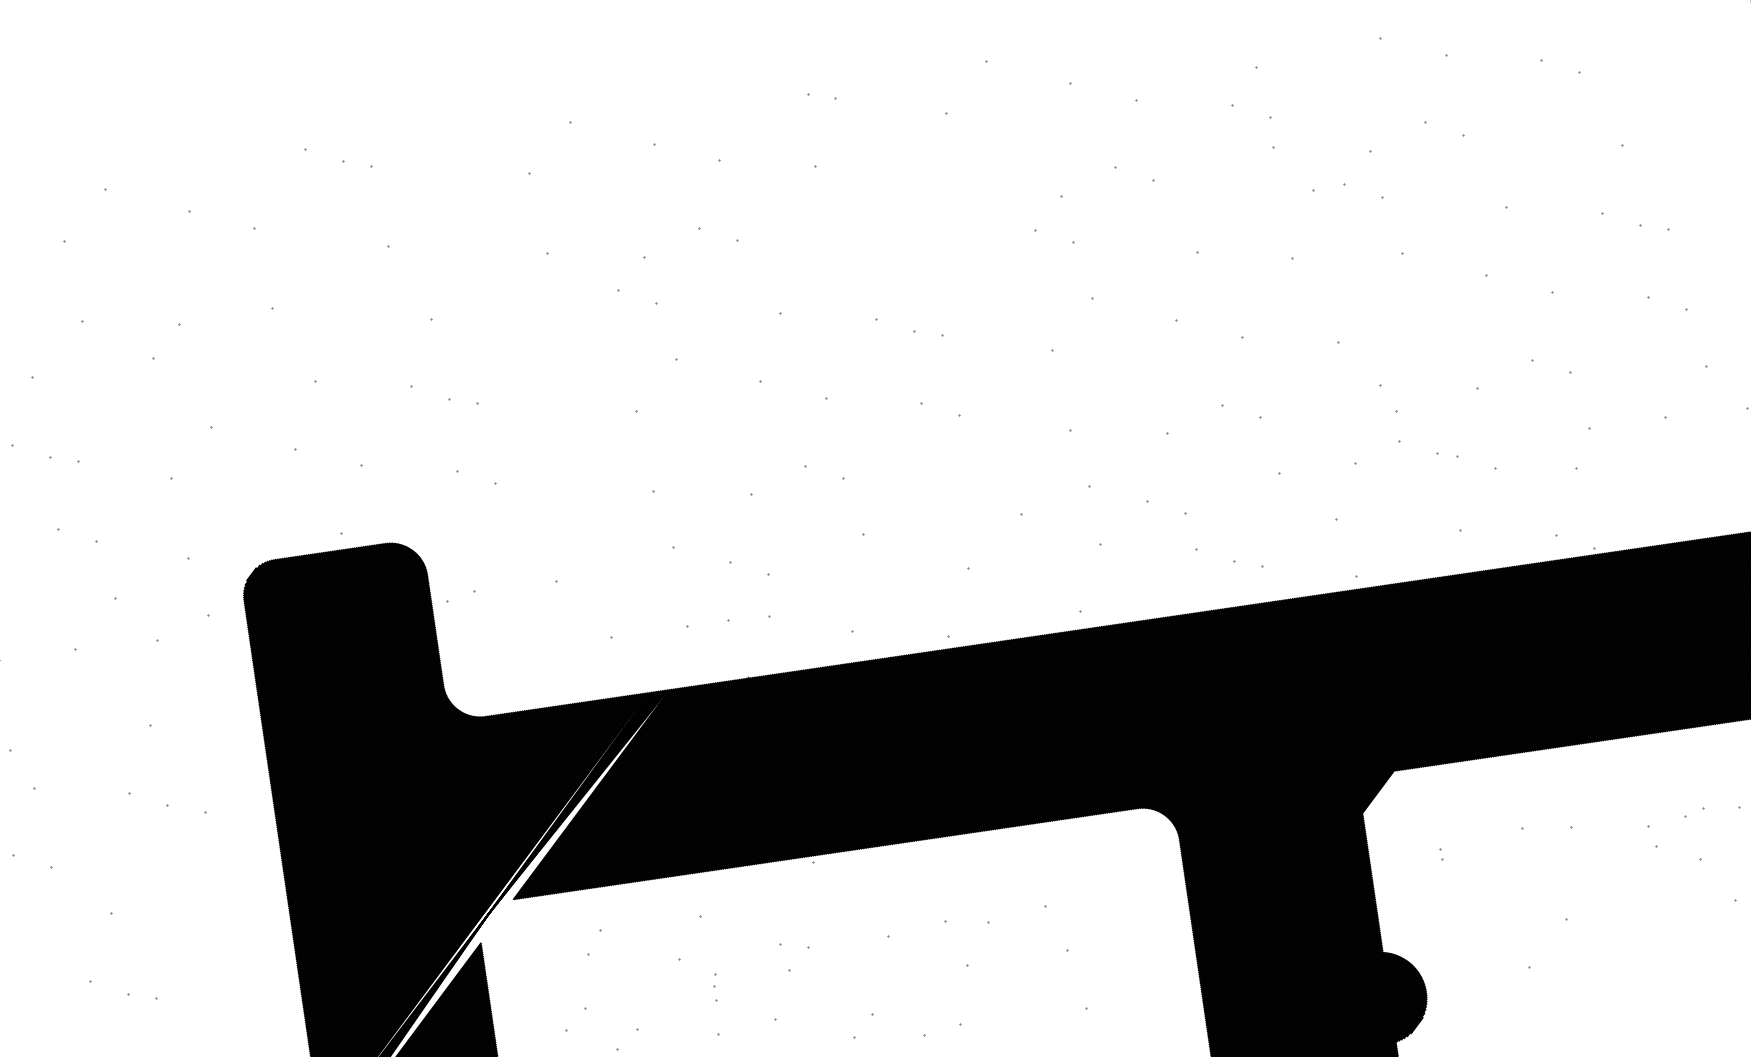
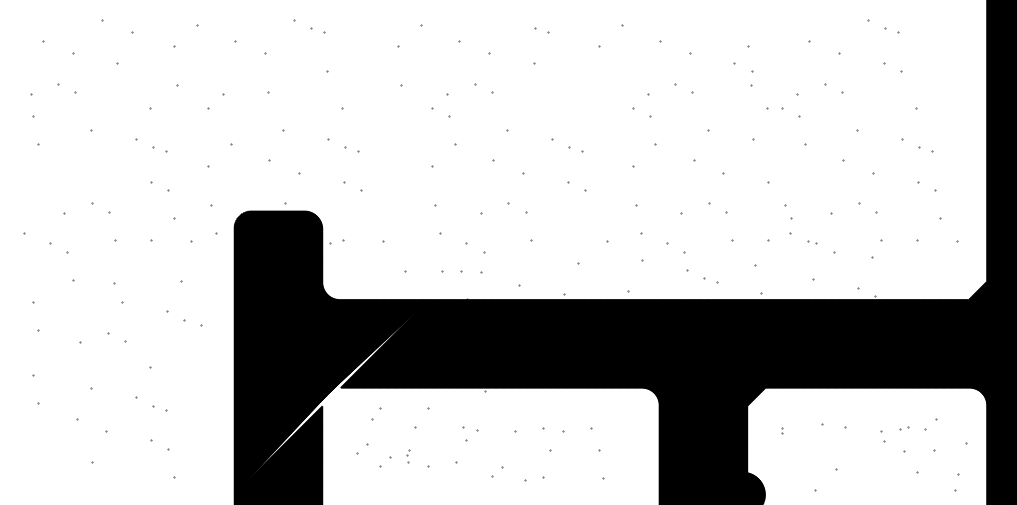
part: (716, 987) -> (408, 456), moved

